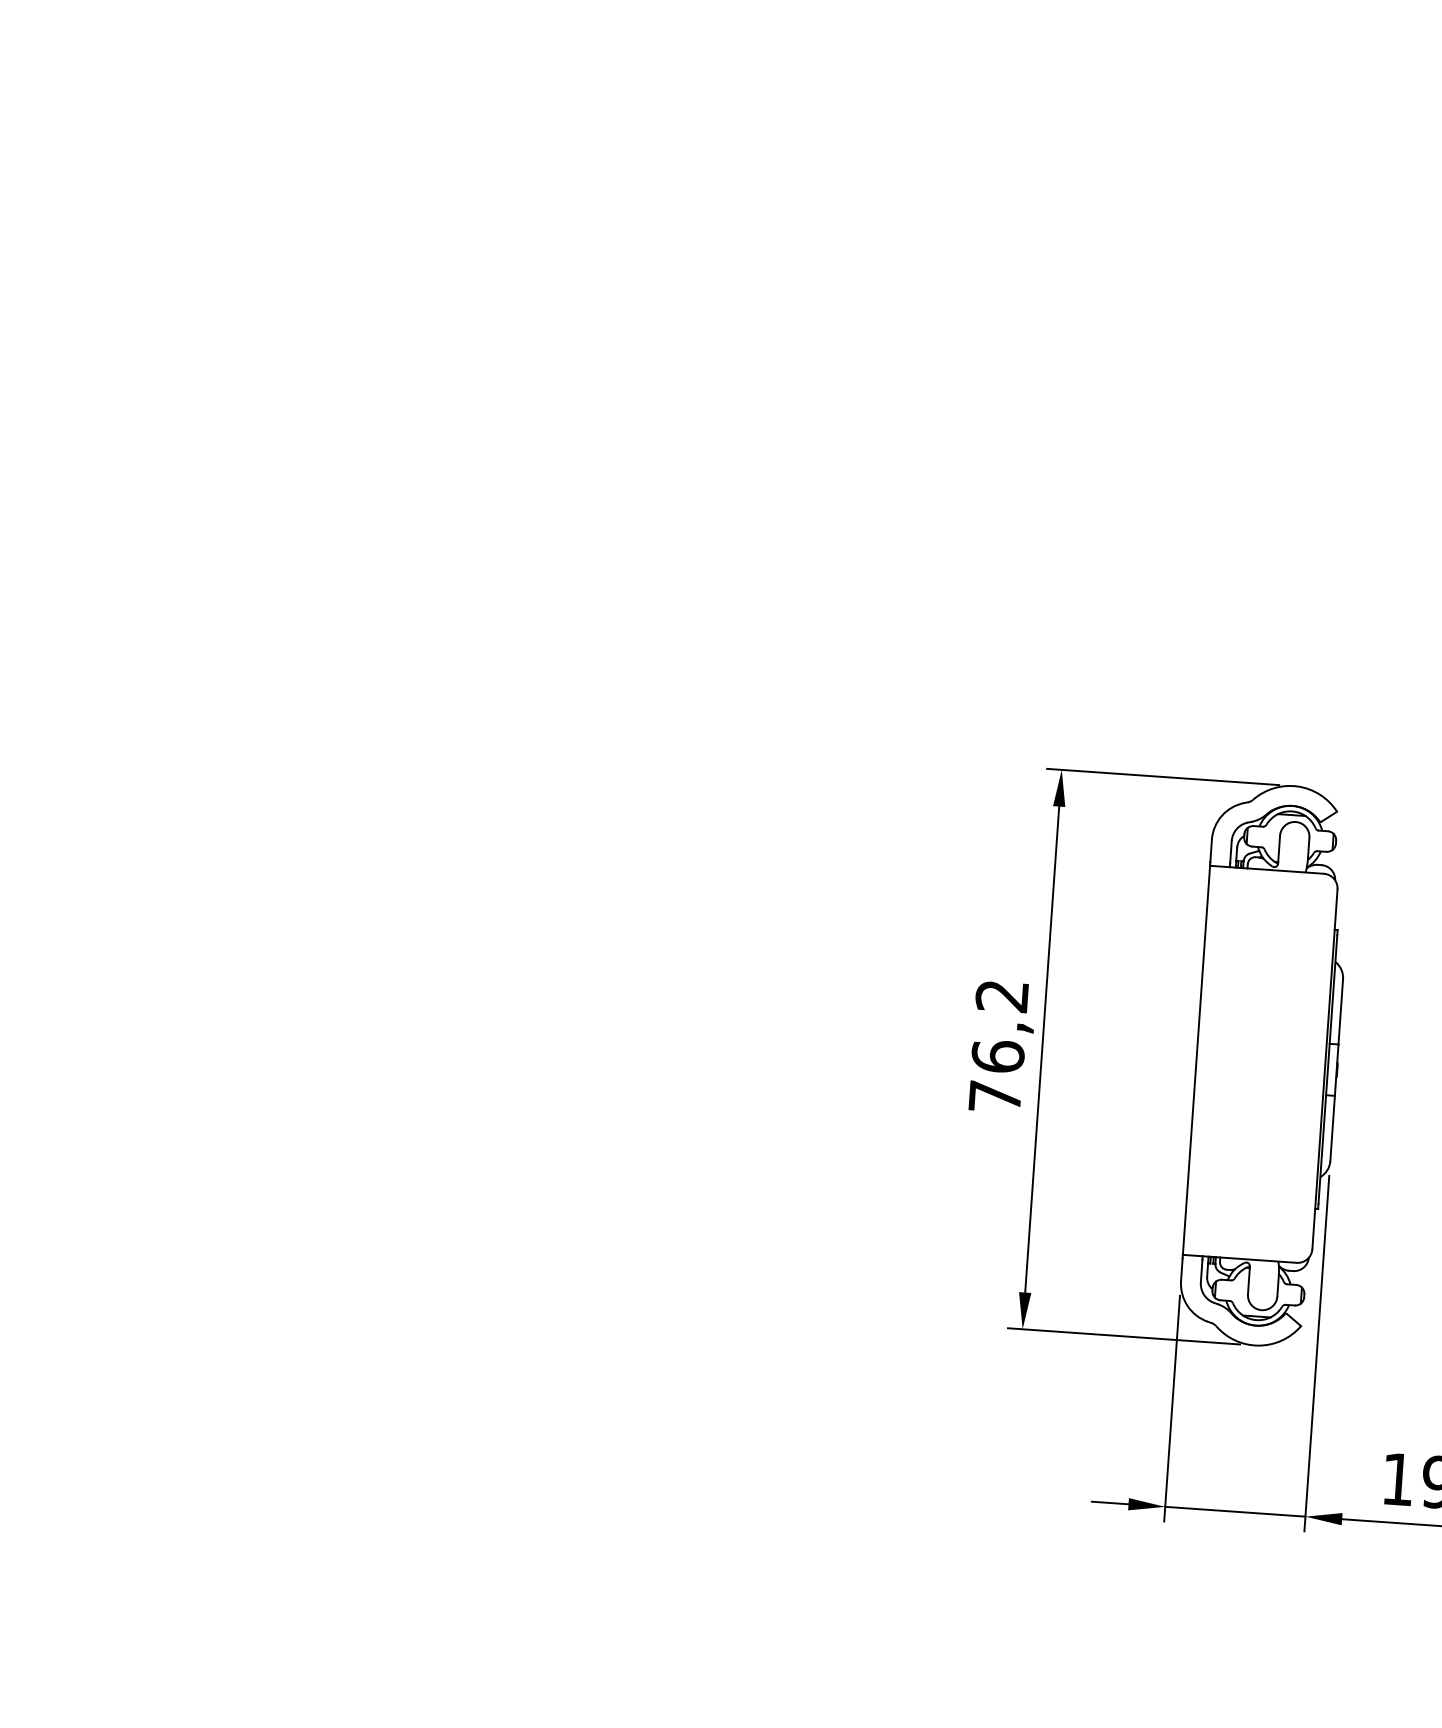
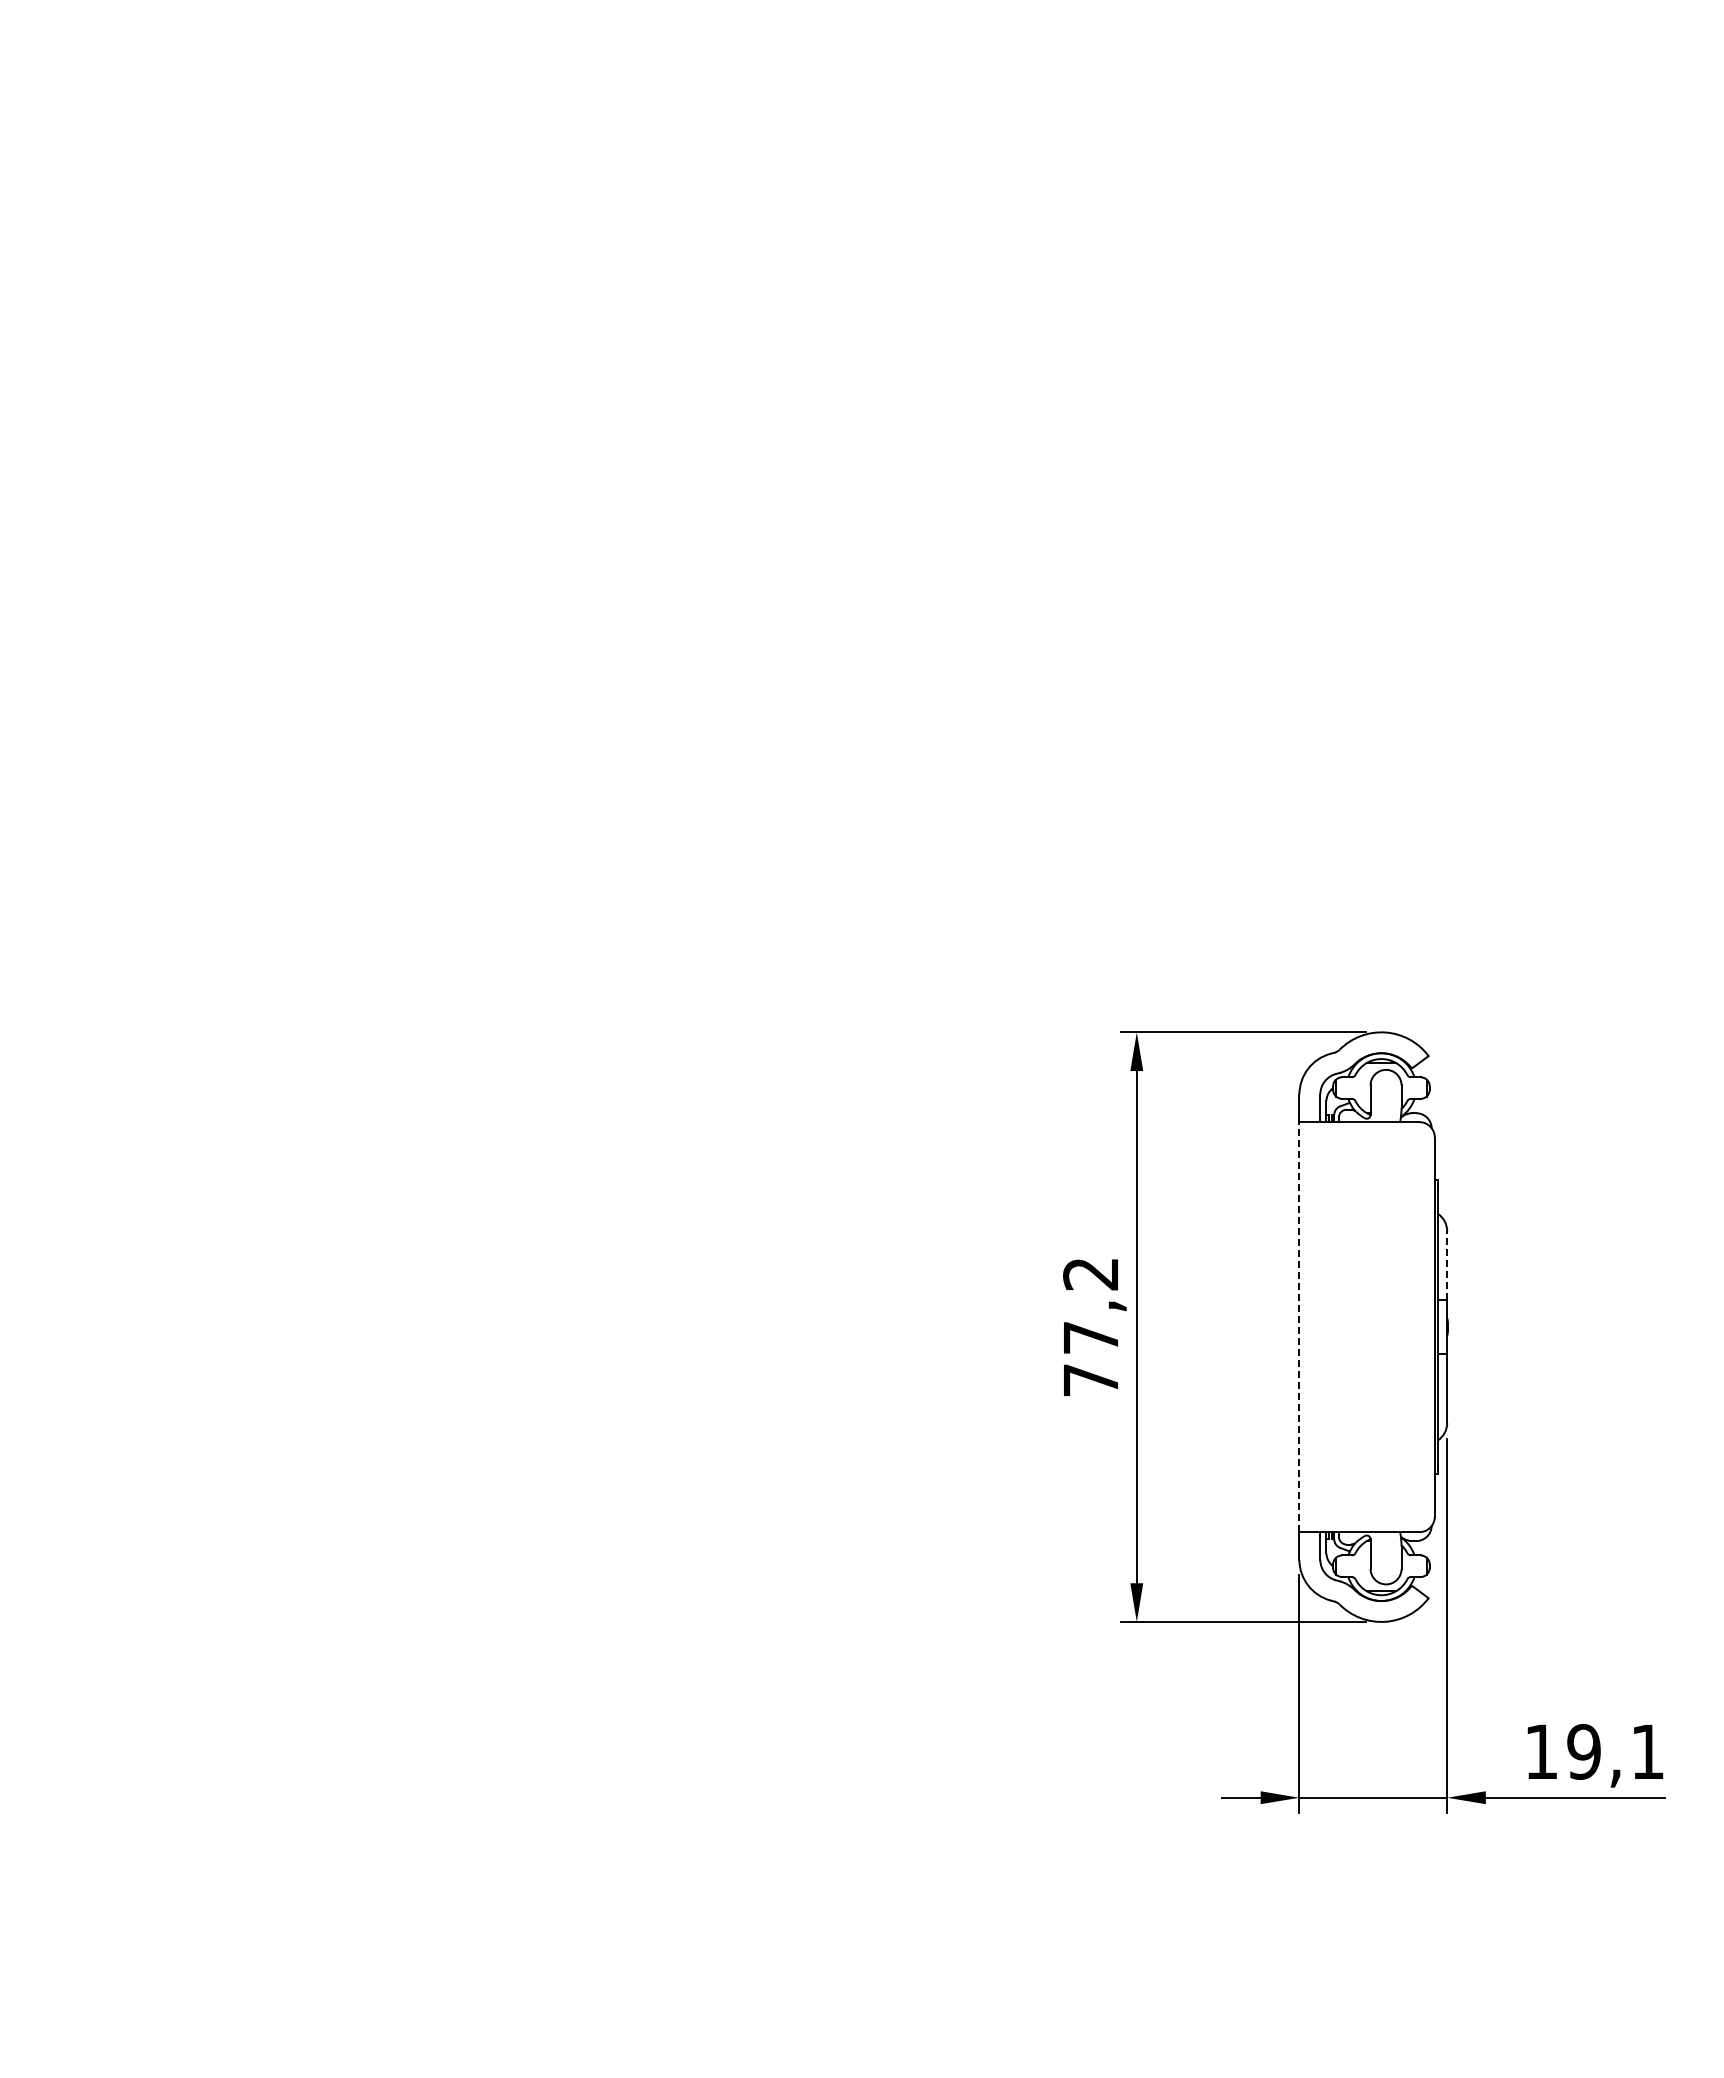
line: (1341, 1011) -> (1447, 1265), solid -> dashed
text: (998, 1056) -> (1091, 1337), 76,2 -> 77,2
line: (1196, 1059) -> (1299, 1326), solid -> dashed

